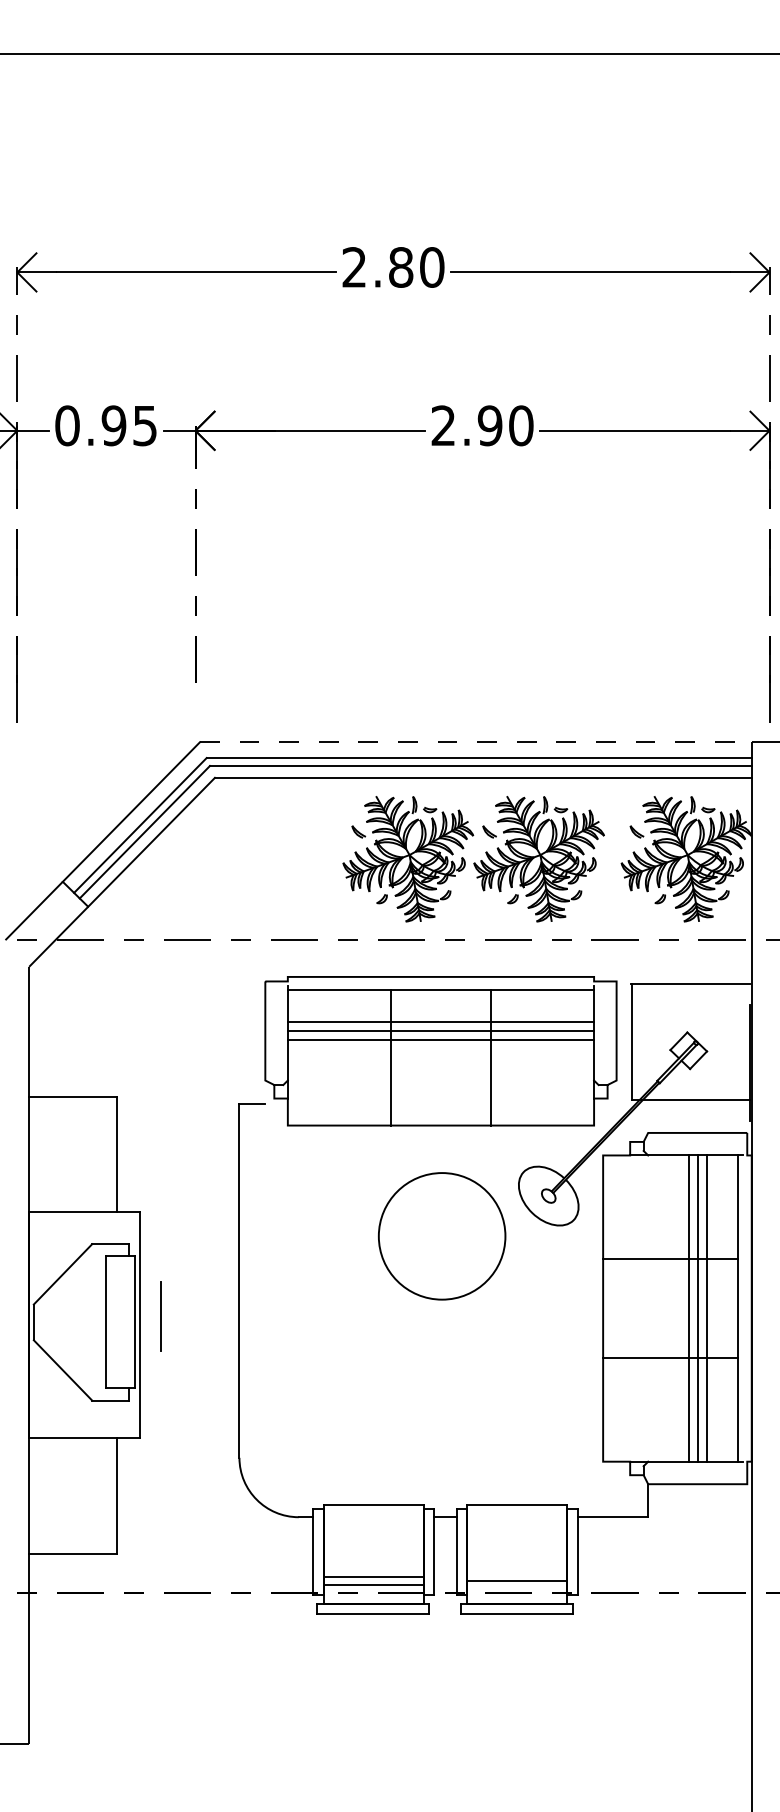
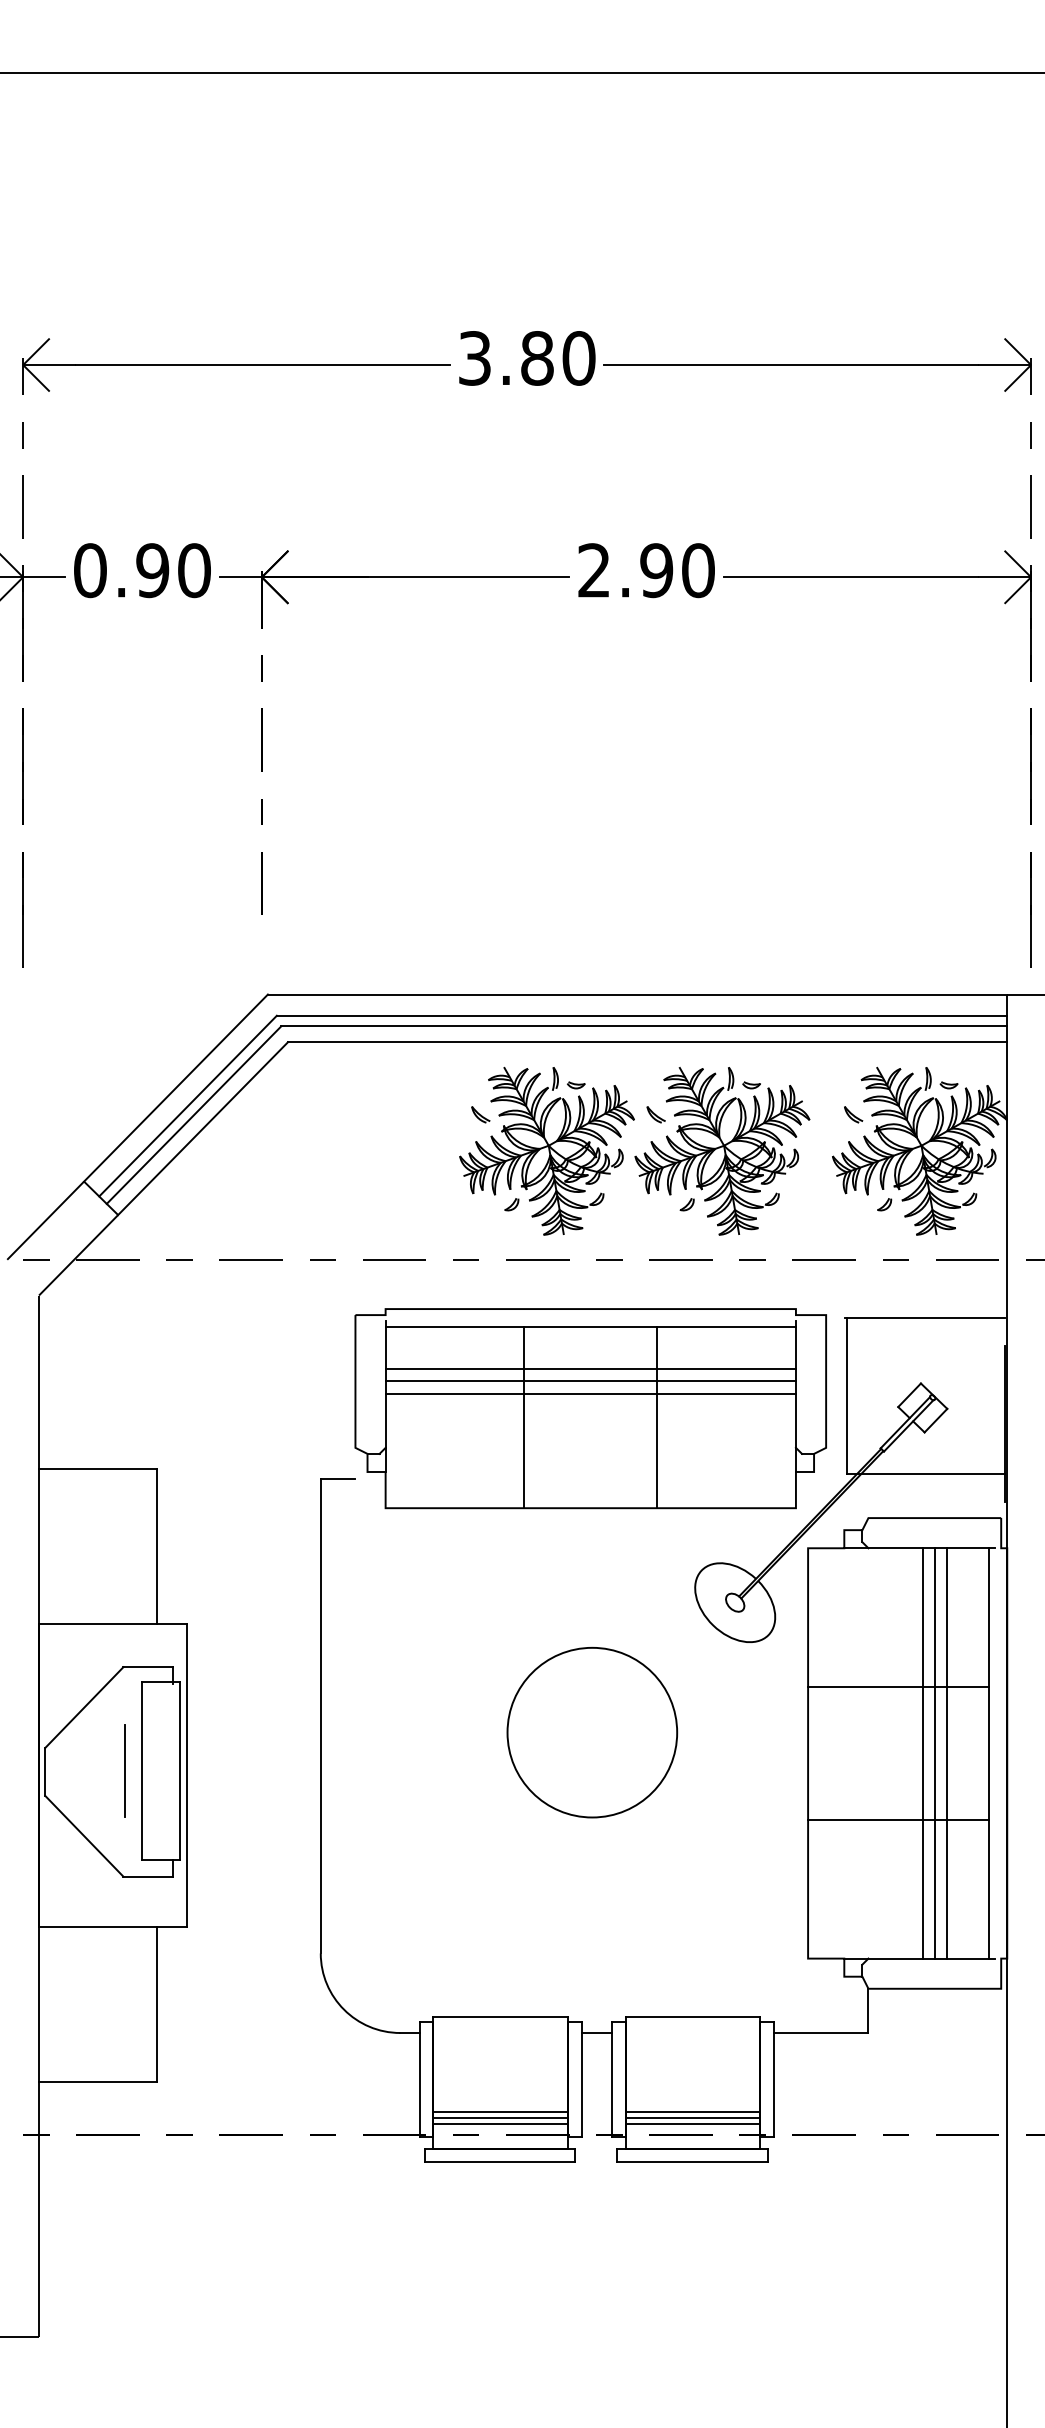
text: (354, 267) -> (474, 358), 2.80 -> 3.80
text: (145, 425) -> (194, 570), 0.95 -> 0.90
line: (475, 742) -> (637, 994), dashed -> solid
circle: (442, 1236) -> (592, 1732), moved
line: (160, 1316) -> (124, 1770), moved
line: (516, 1576) -> (692, 2112), added
line: (373, 1581) -> (500, 2118), added
line: (516, 1584) -> (692, 2123), added

